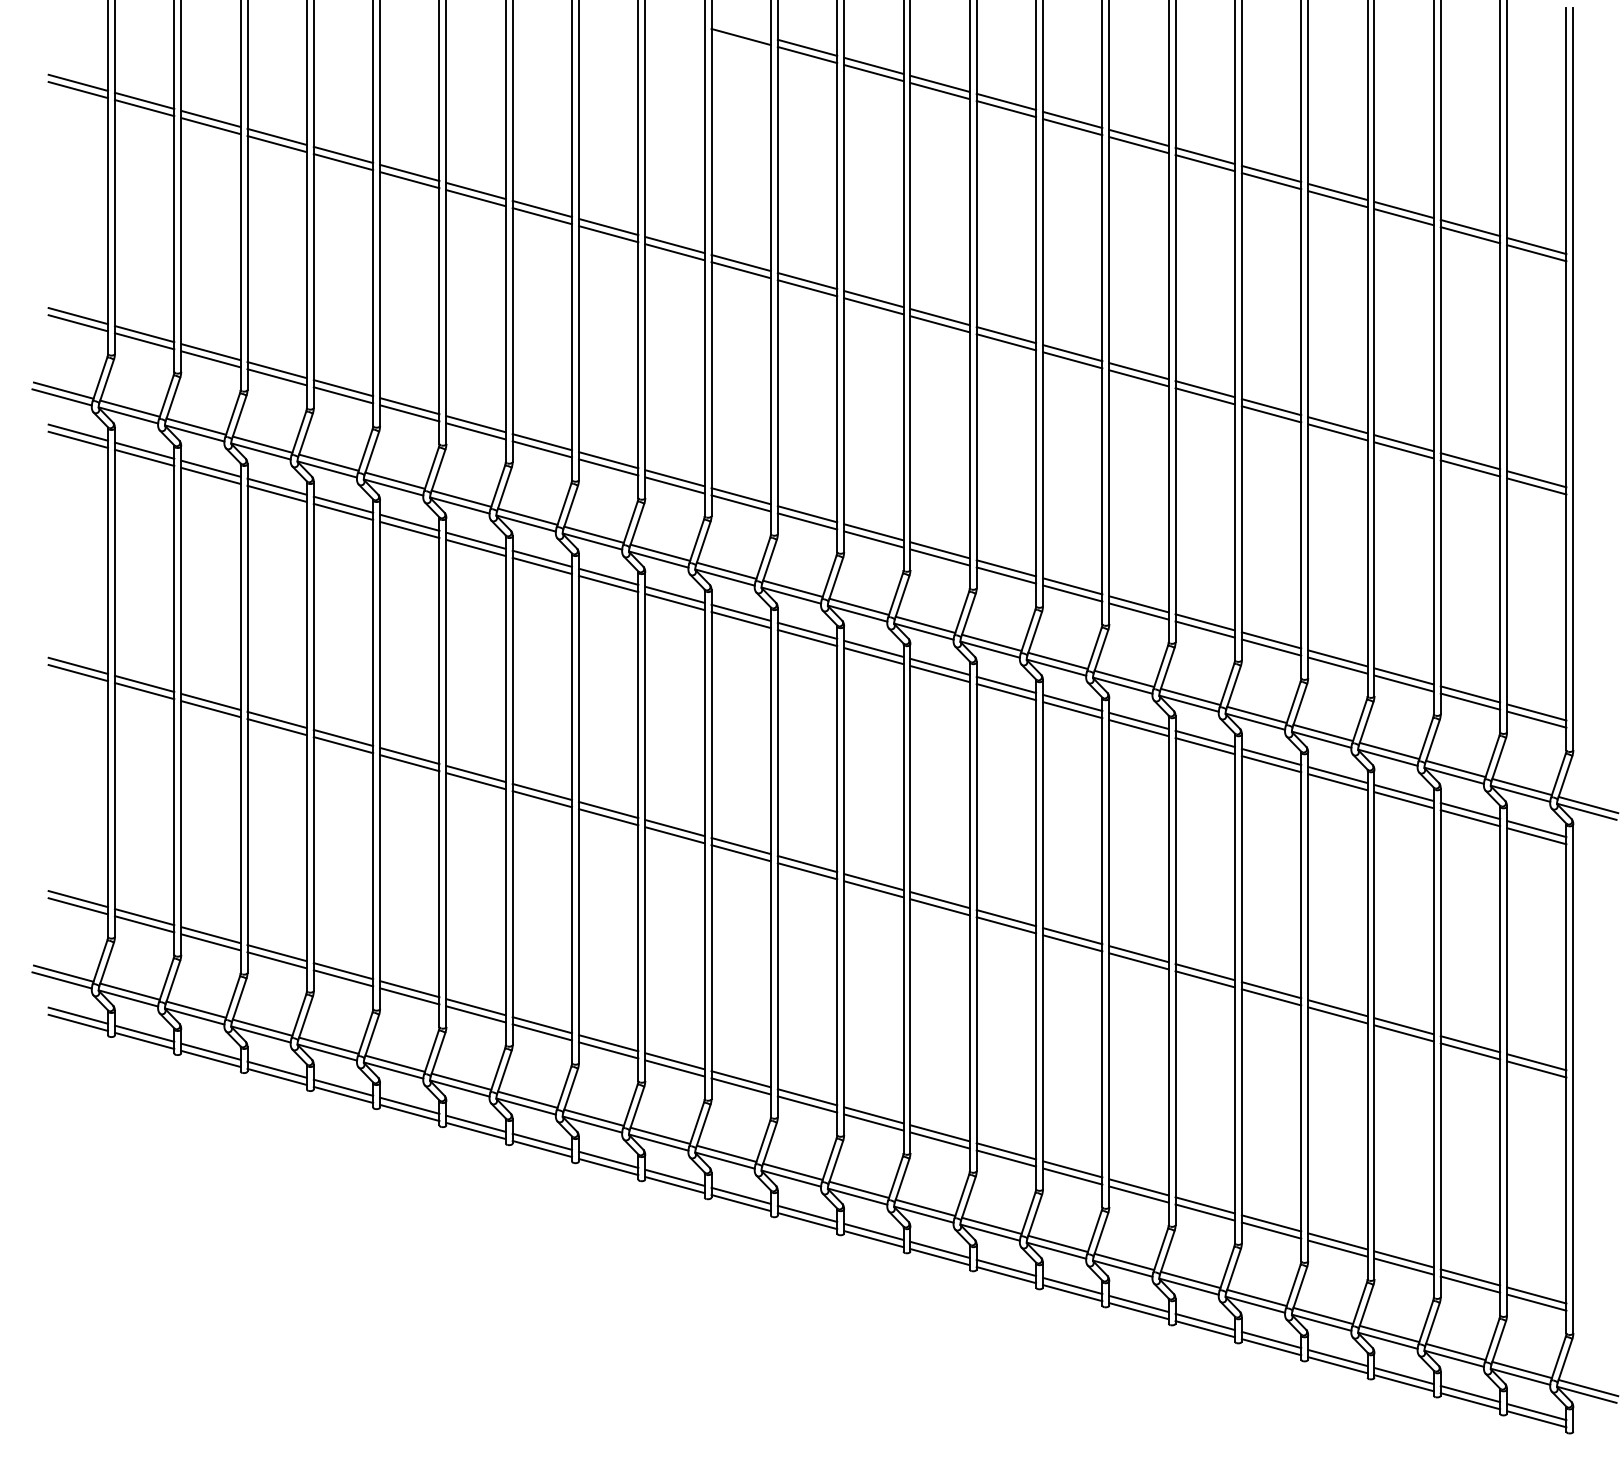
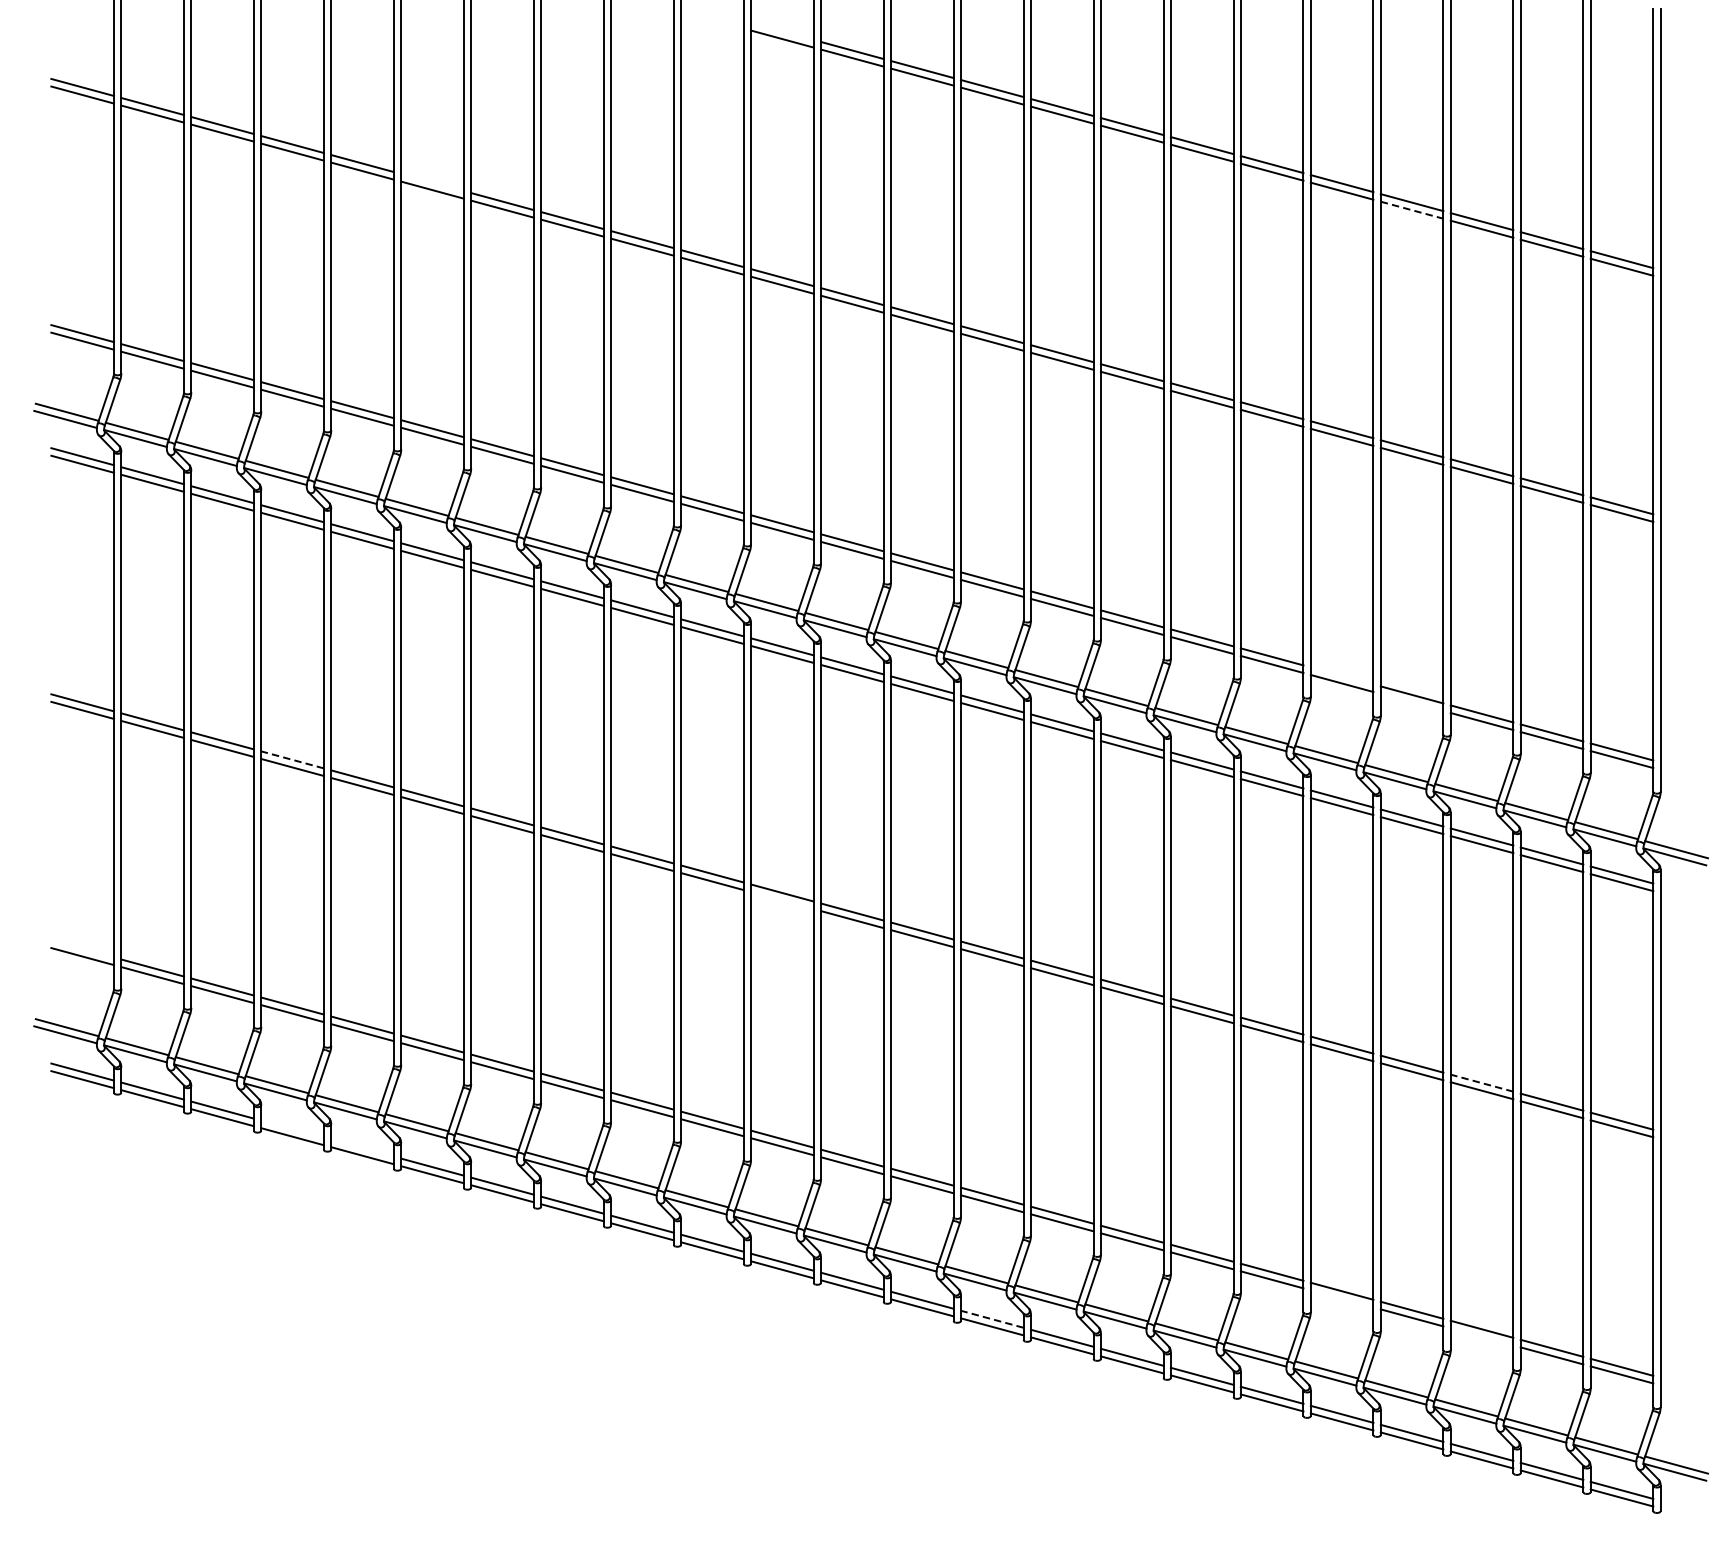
line: (409, 172) -> (432, 182), removed
line: (1337, 199) -> (1411, 210), solid -> dashed
line: (1271, 640) -> (1342, 676), removed
line: (1337, 665) -> (1411, 702), removed
line: (277, 719) -> (292, 759), solid -> dashed
line: (740, 853) -> (781, 900), removed
line: (78, 899) -> (82, 949), removed
line: (1404, 1026) -> (1482, 1083), solid -> dashed
line: (276, 1069) -> (291, 1128), removed
line: (343, 1087) -> (362, 1147), removed
line: (1271, 1230) -> (1342, 1298), removed
line: (940, 1249) -> (992, 1318), solid -> dashed
line: (1403, 1266) -> (1481, 1336), removed

